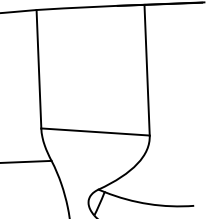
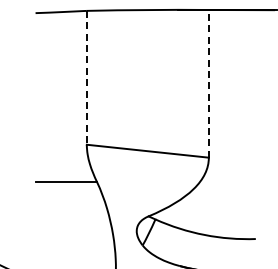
line: (38, 68) -> (86, 77), solid -> dashed
line: (146, 69) -> (208, 83), solid -> dashed

